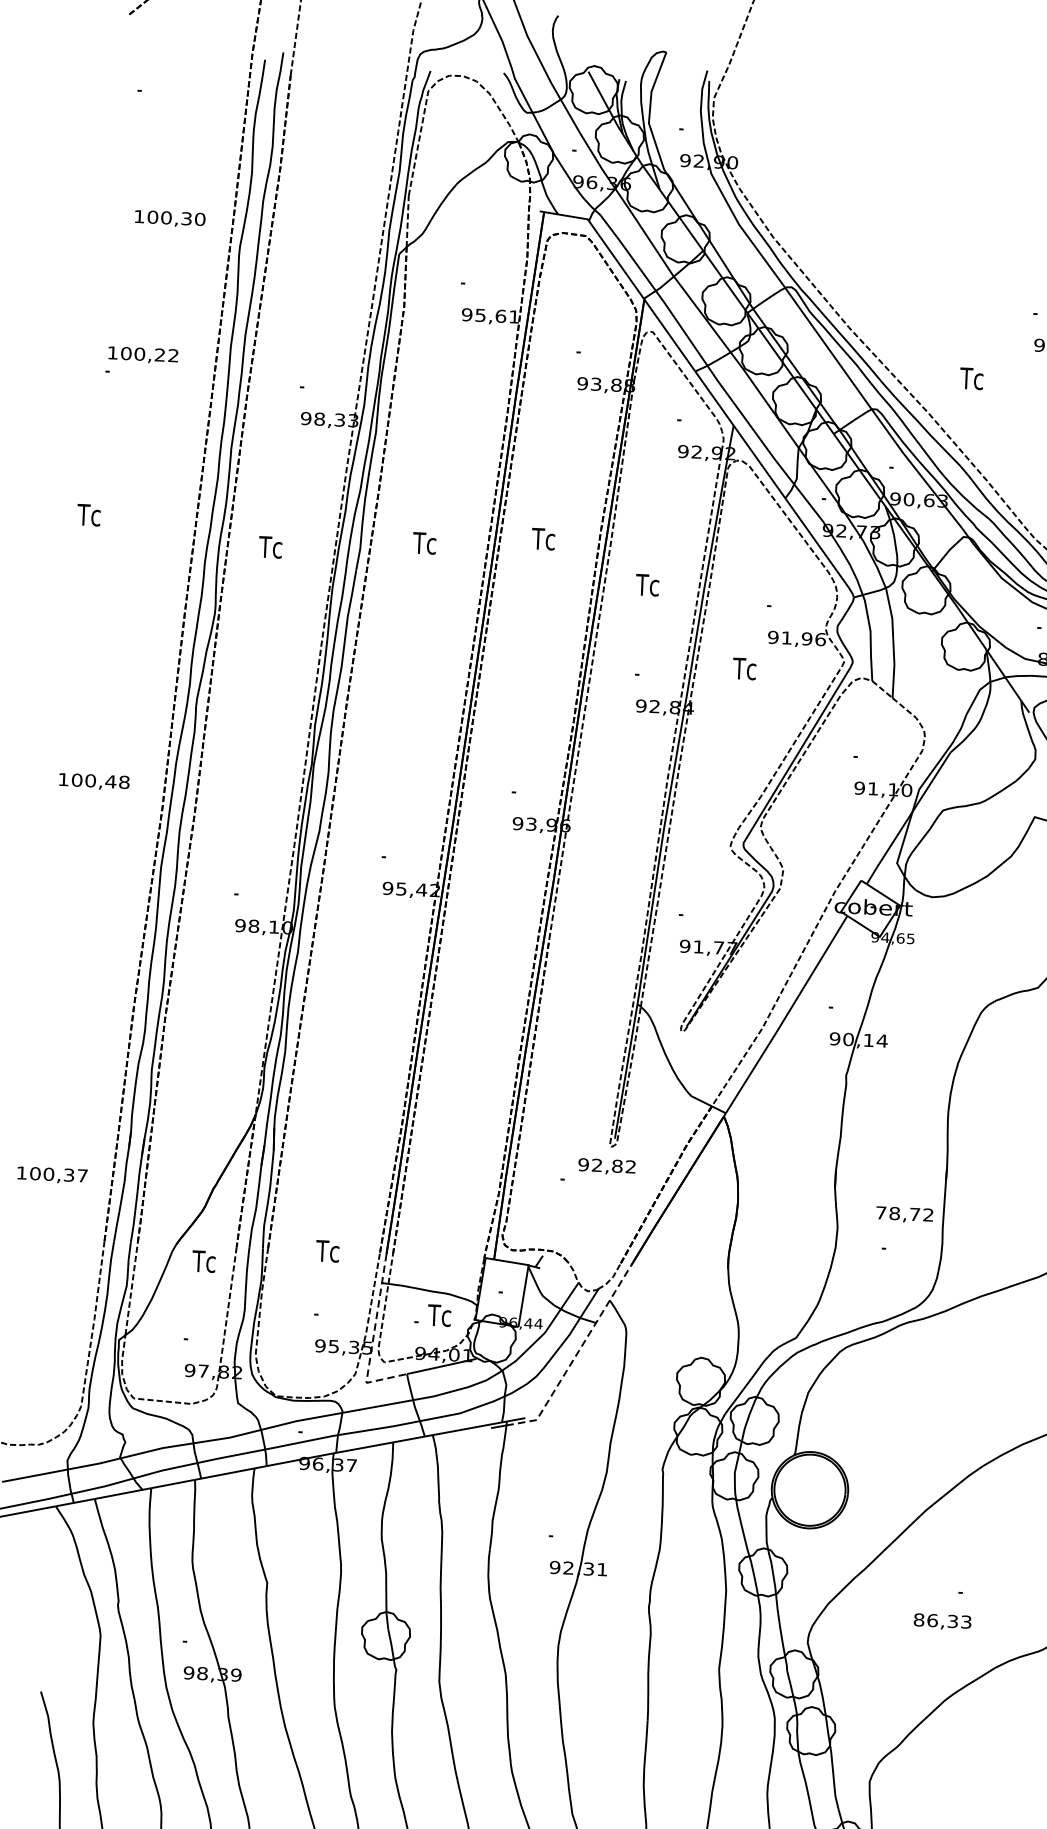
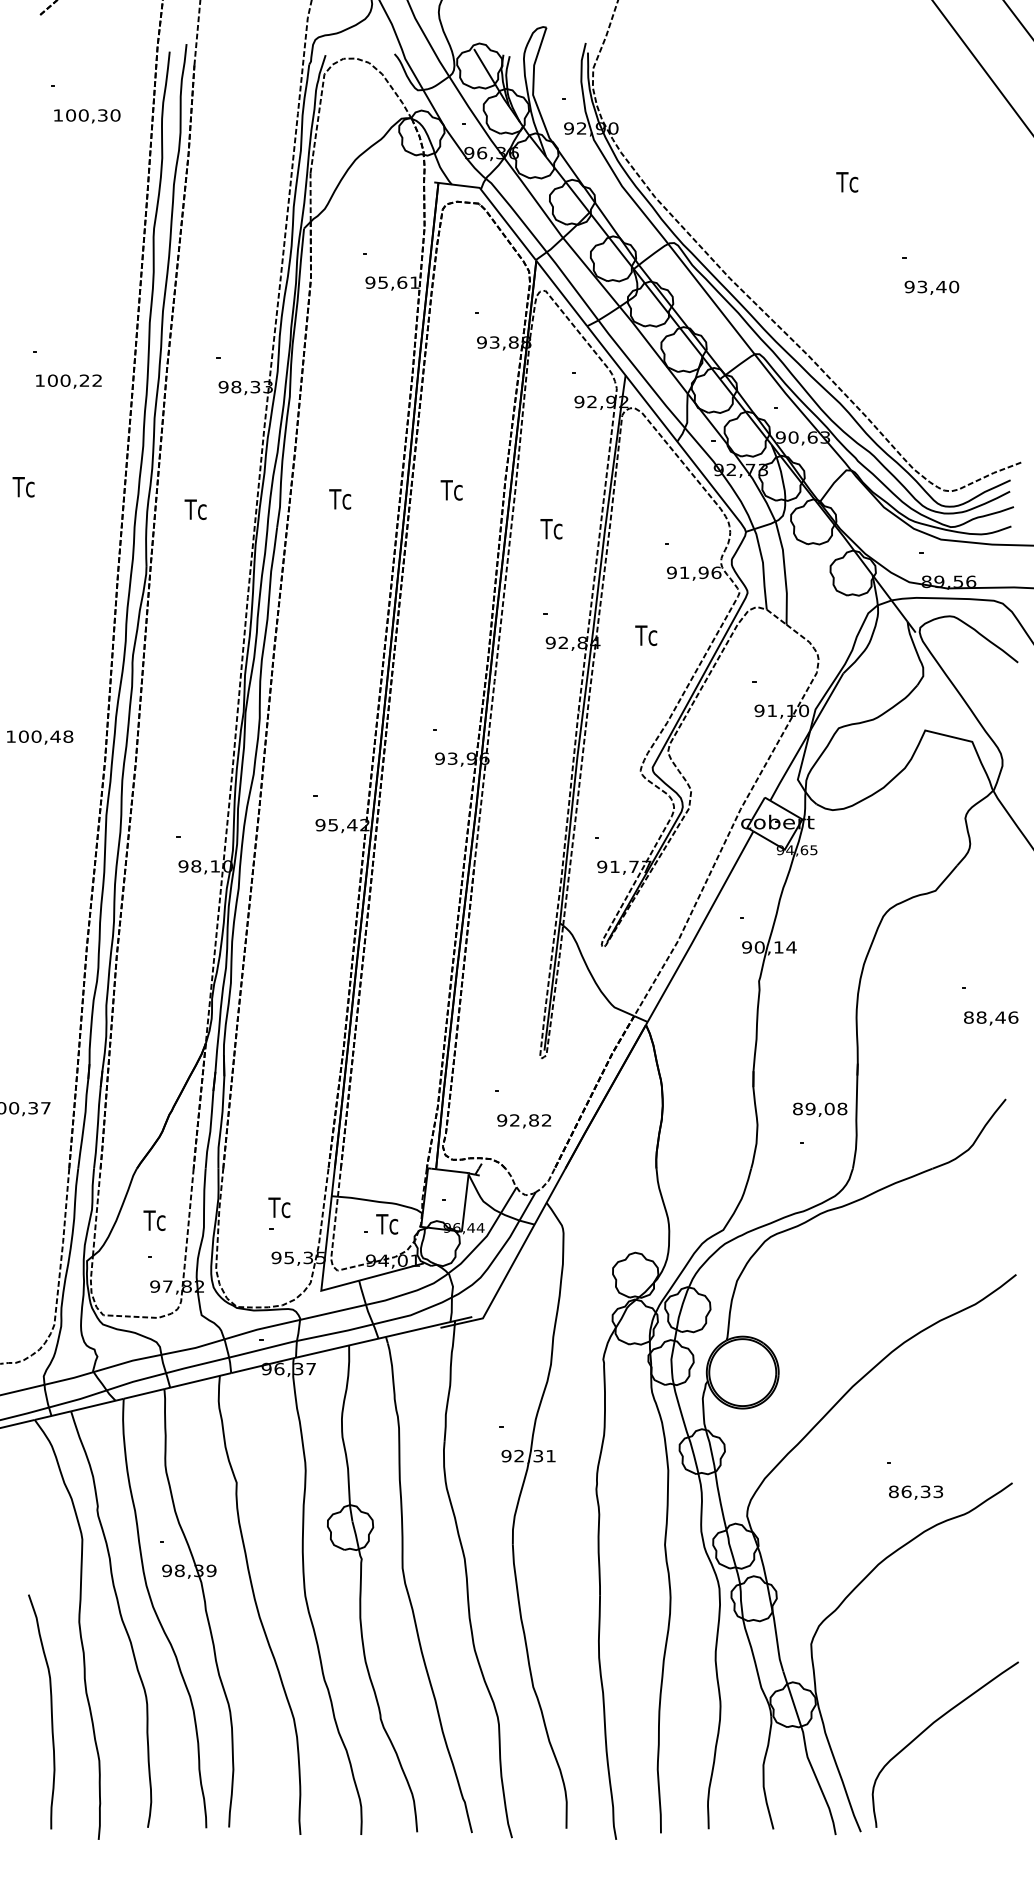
text: (170, 219) -> (87, 116), moved
text: (142, 355) -> (68, 381), moved
text: (971, 378) -> (847, 182), moved
text: (744, 668) -> (646, 635), moved
text: (606, 1166) -> (523, 1121), moved
text: (905, 1213) -> (820, 1108), 78,72 -> 89,08
text: (327, 1251) -> (279, 1207), moved
text: (203, 1261) -> (154, 1220), moved
line: (372, 1340) -> (325, 1250), dashed -> solid
line: (576, 1356) -> (517, 1256), dashed -> solid
text: (943, 1621) -> (916, 1492), moved

